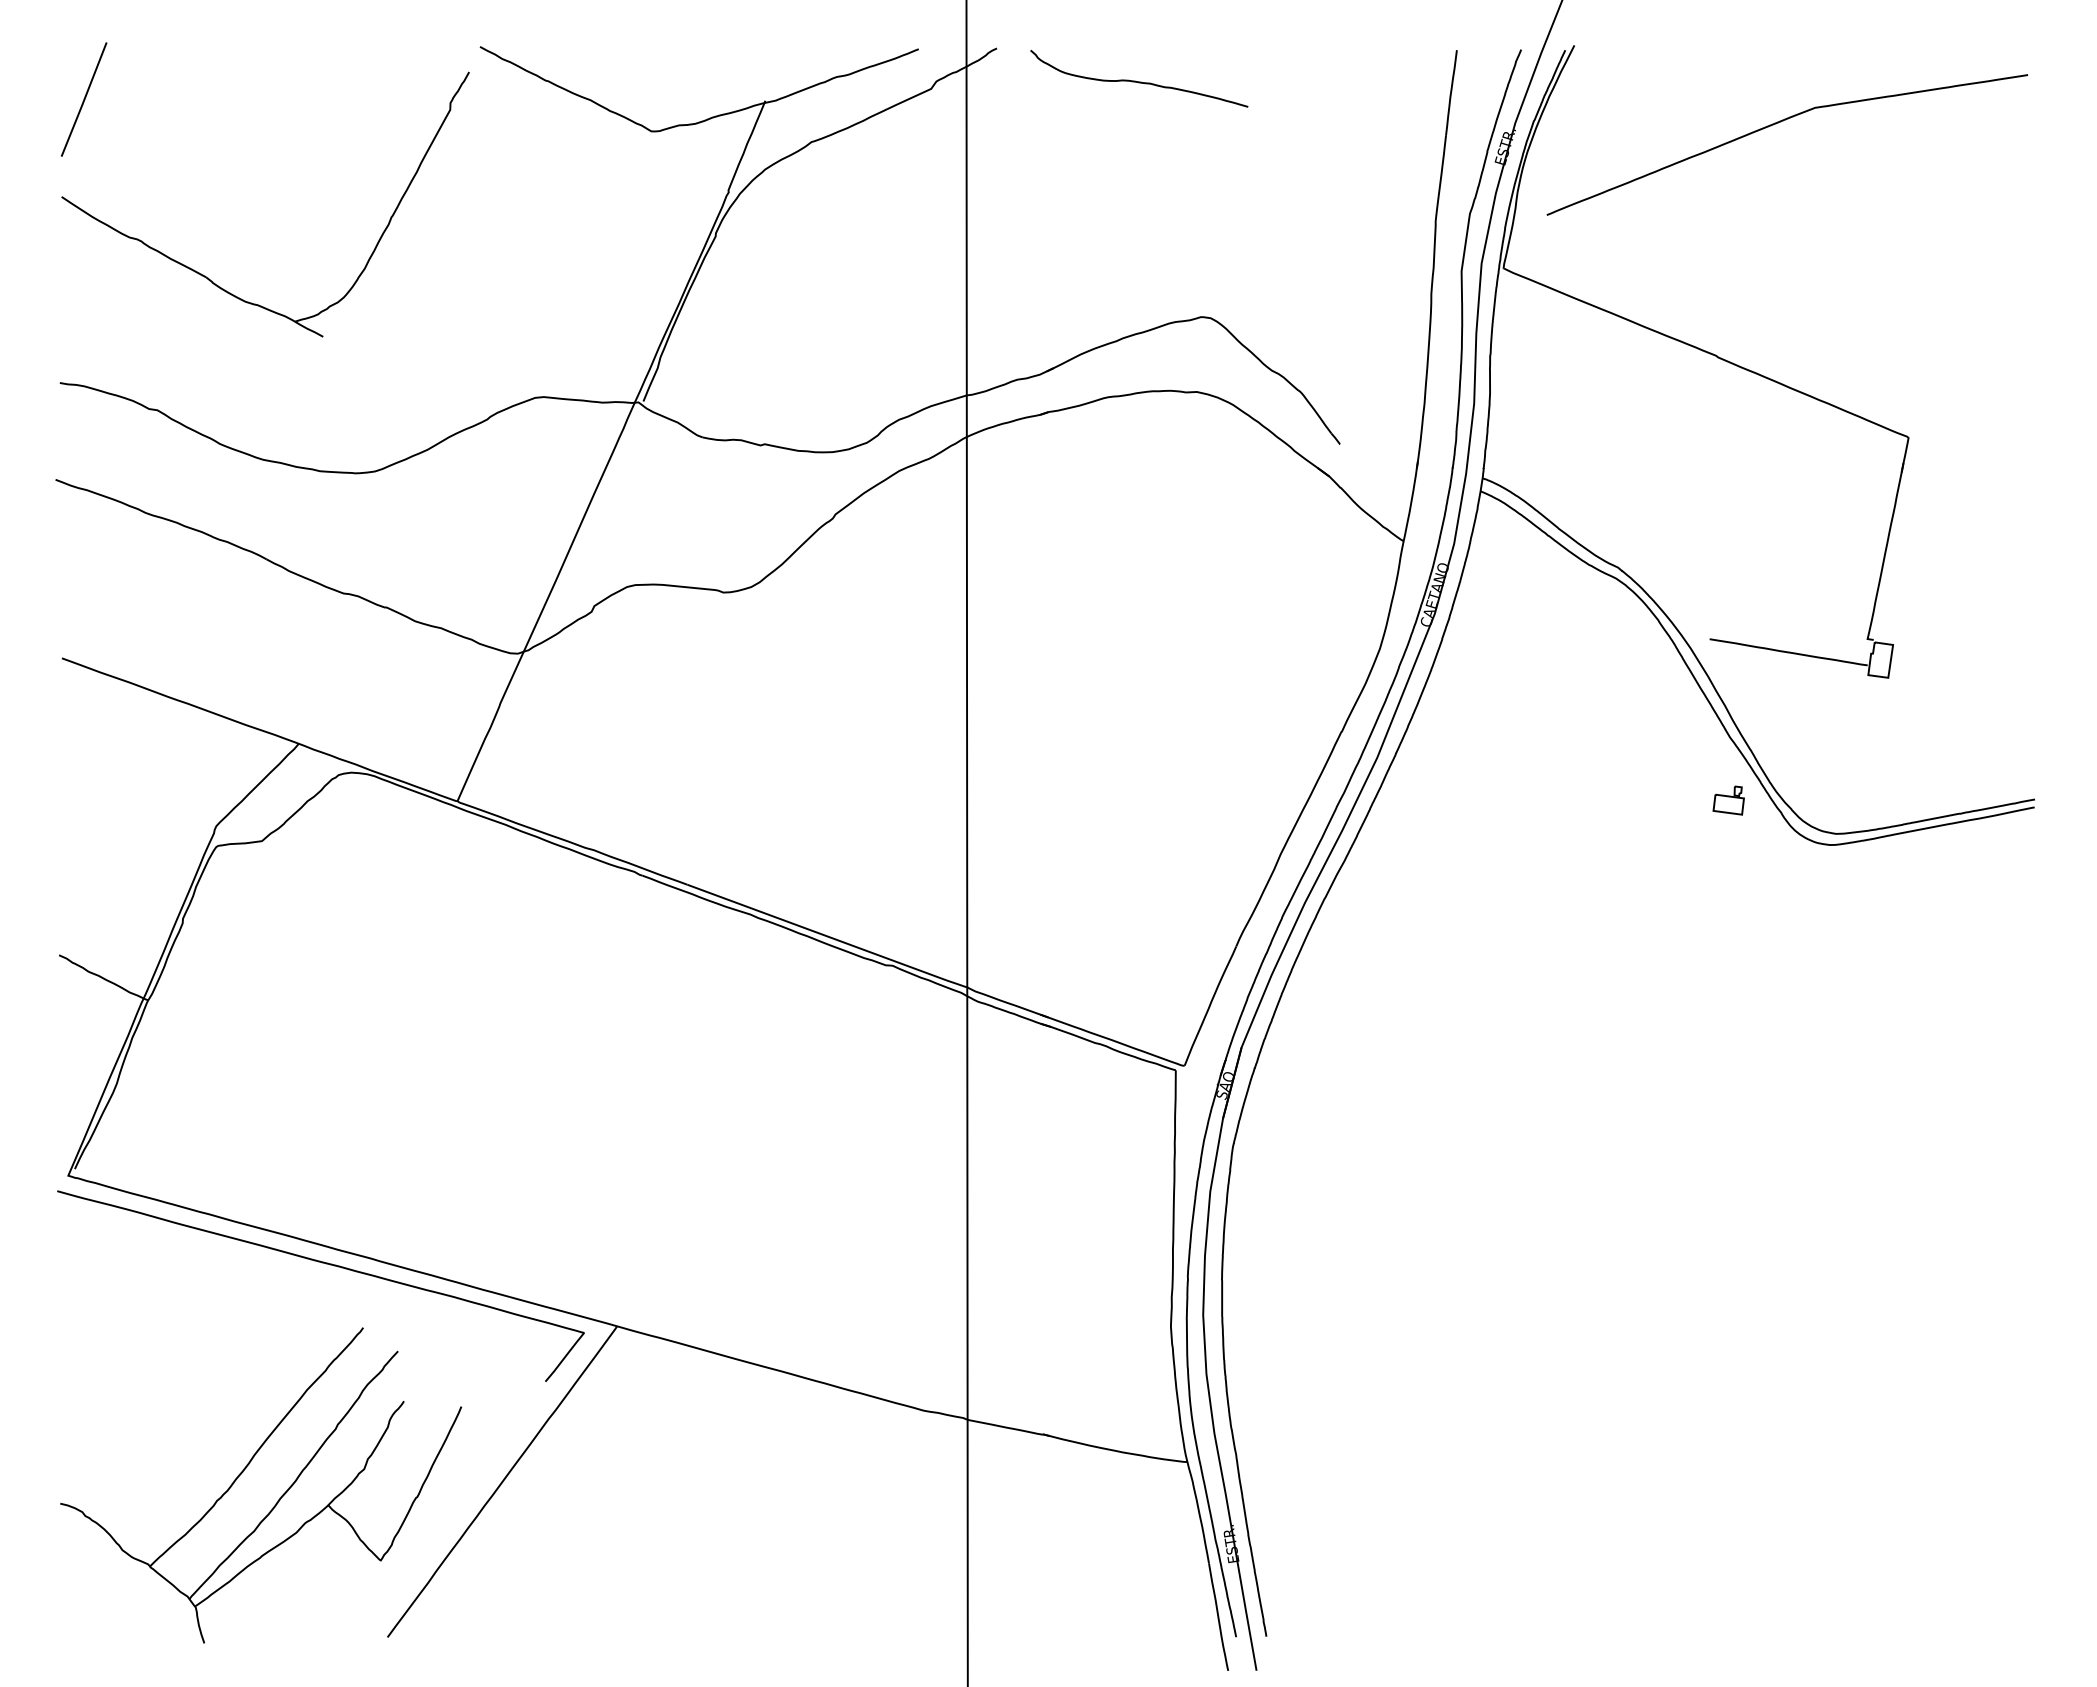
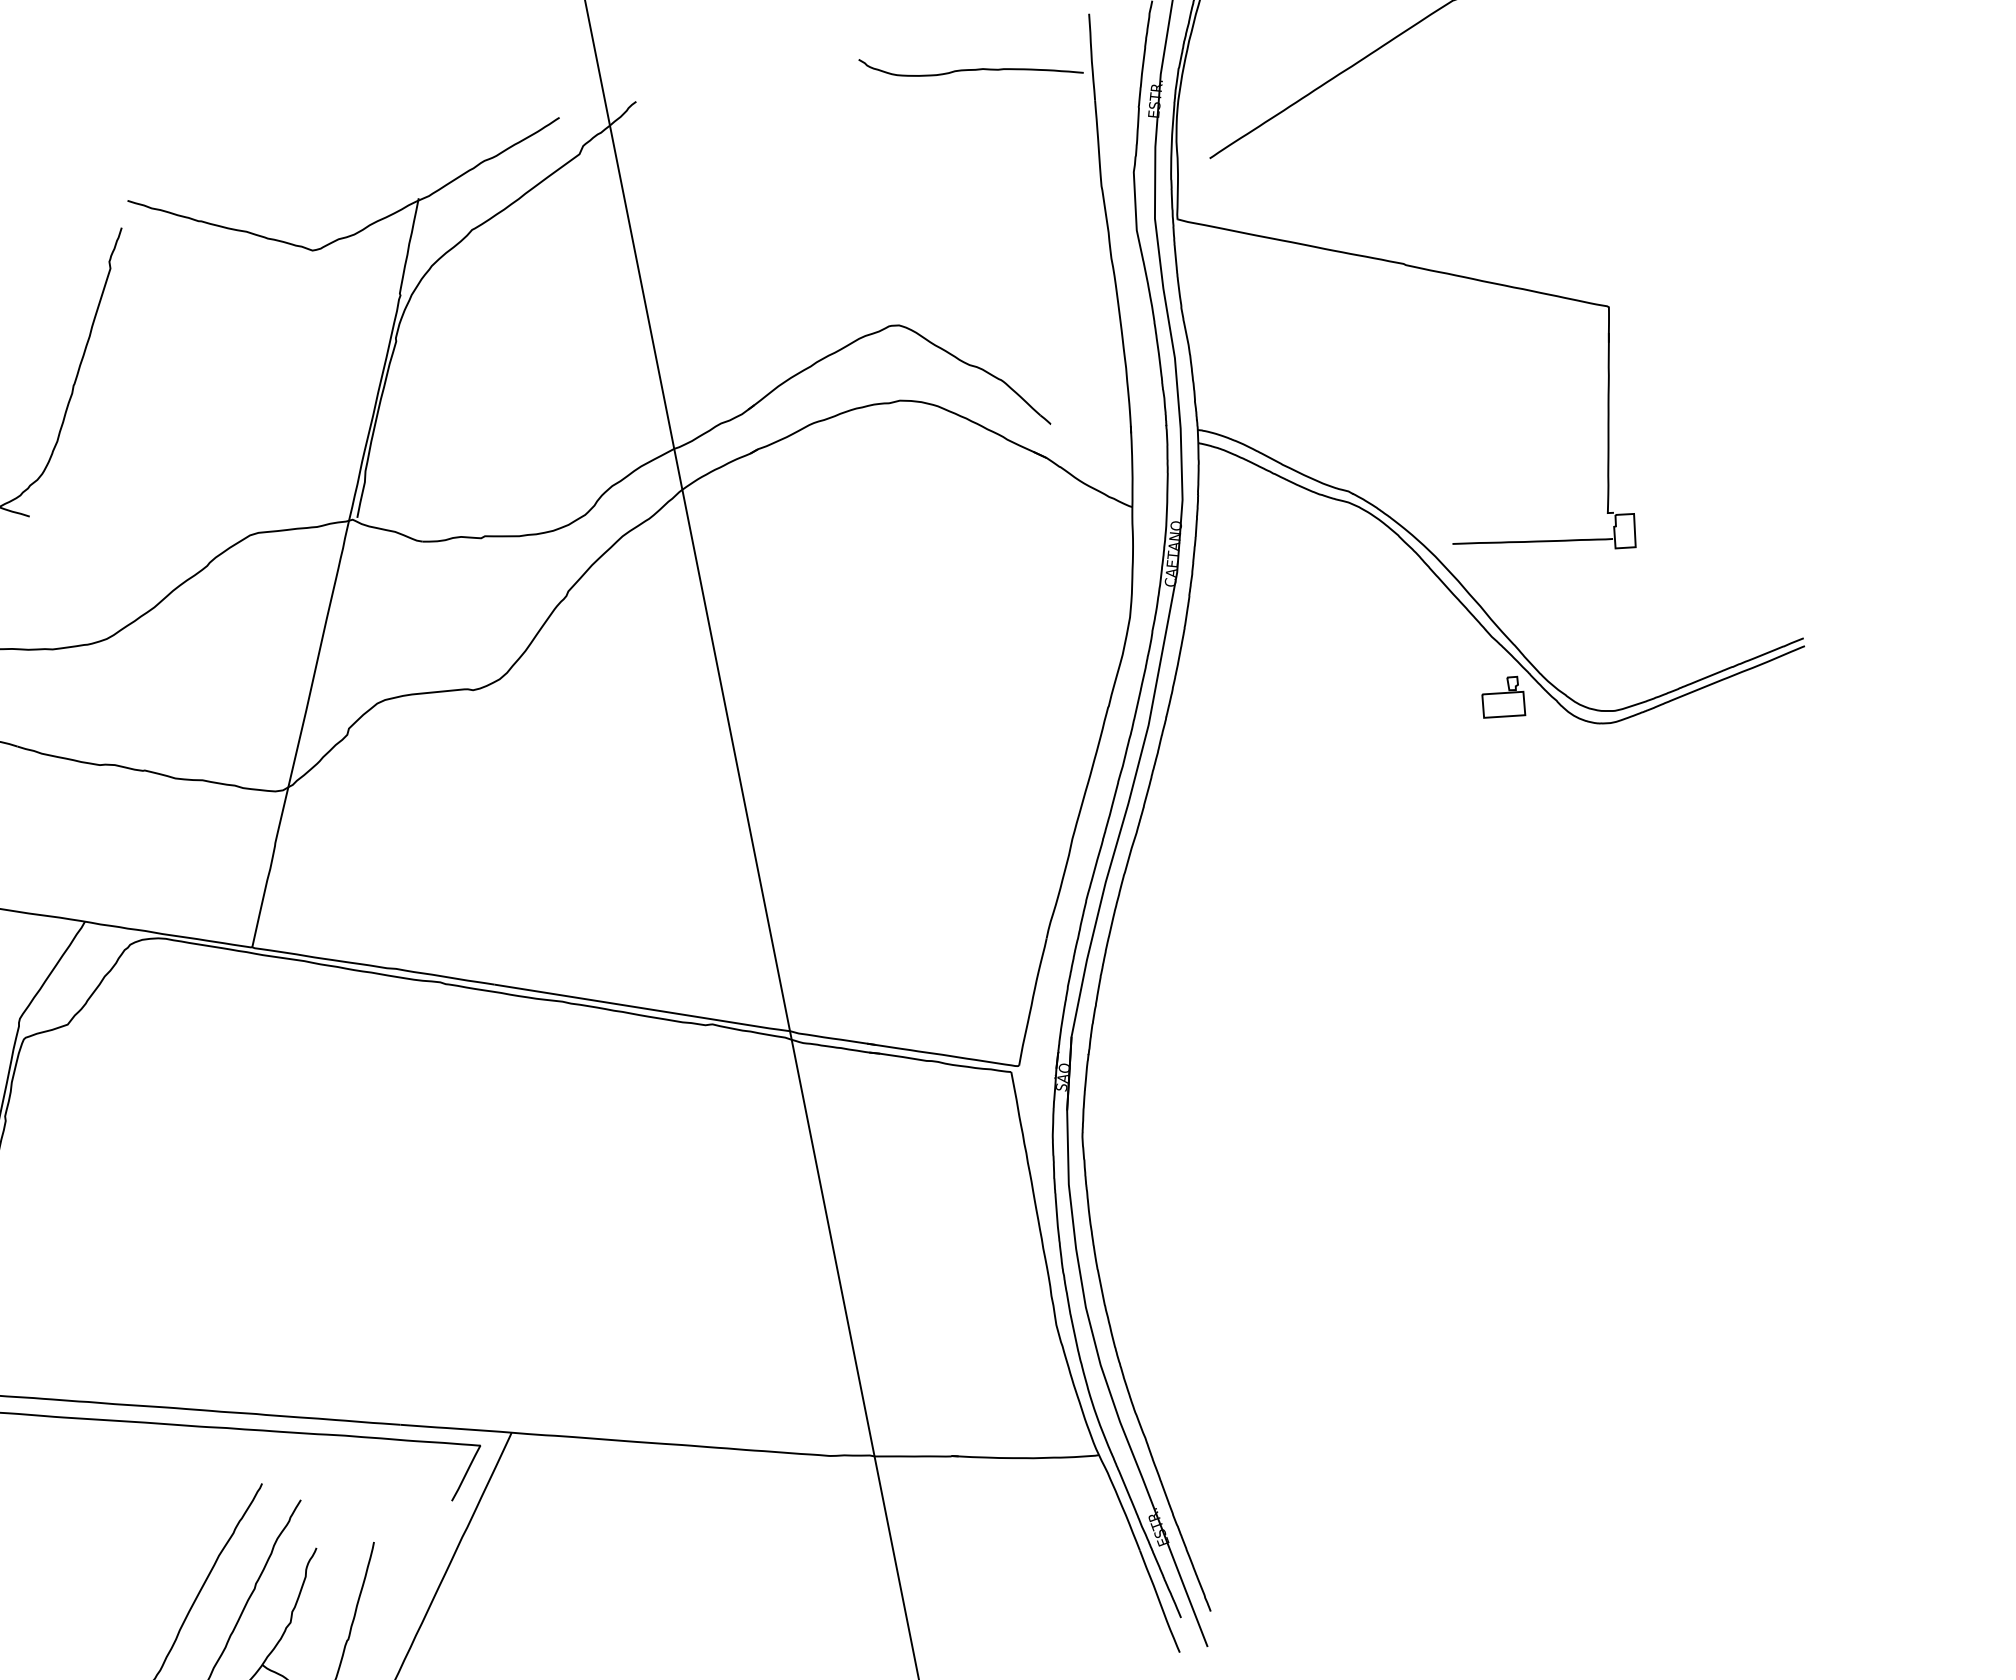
curve: (1139, 81) -> (971, 69), moved
part: (1728, 800) -> (1502, 698), size x1.43

